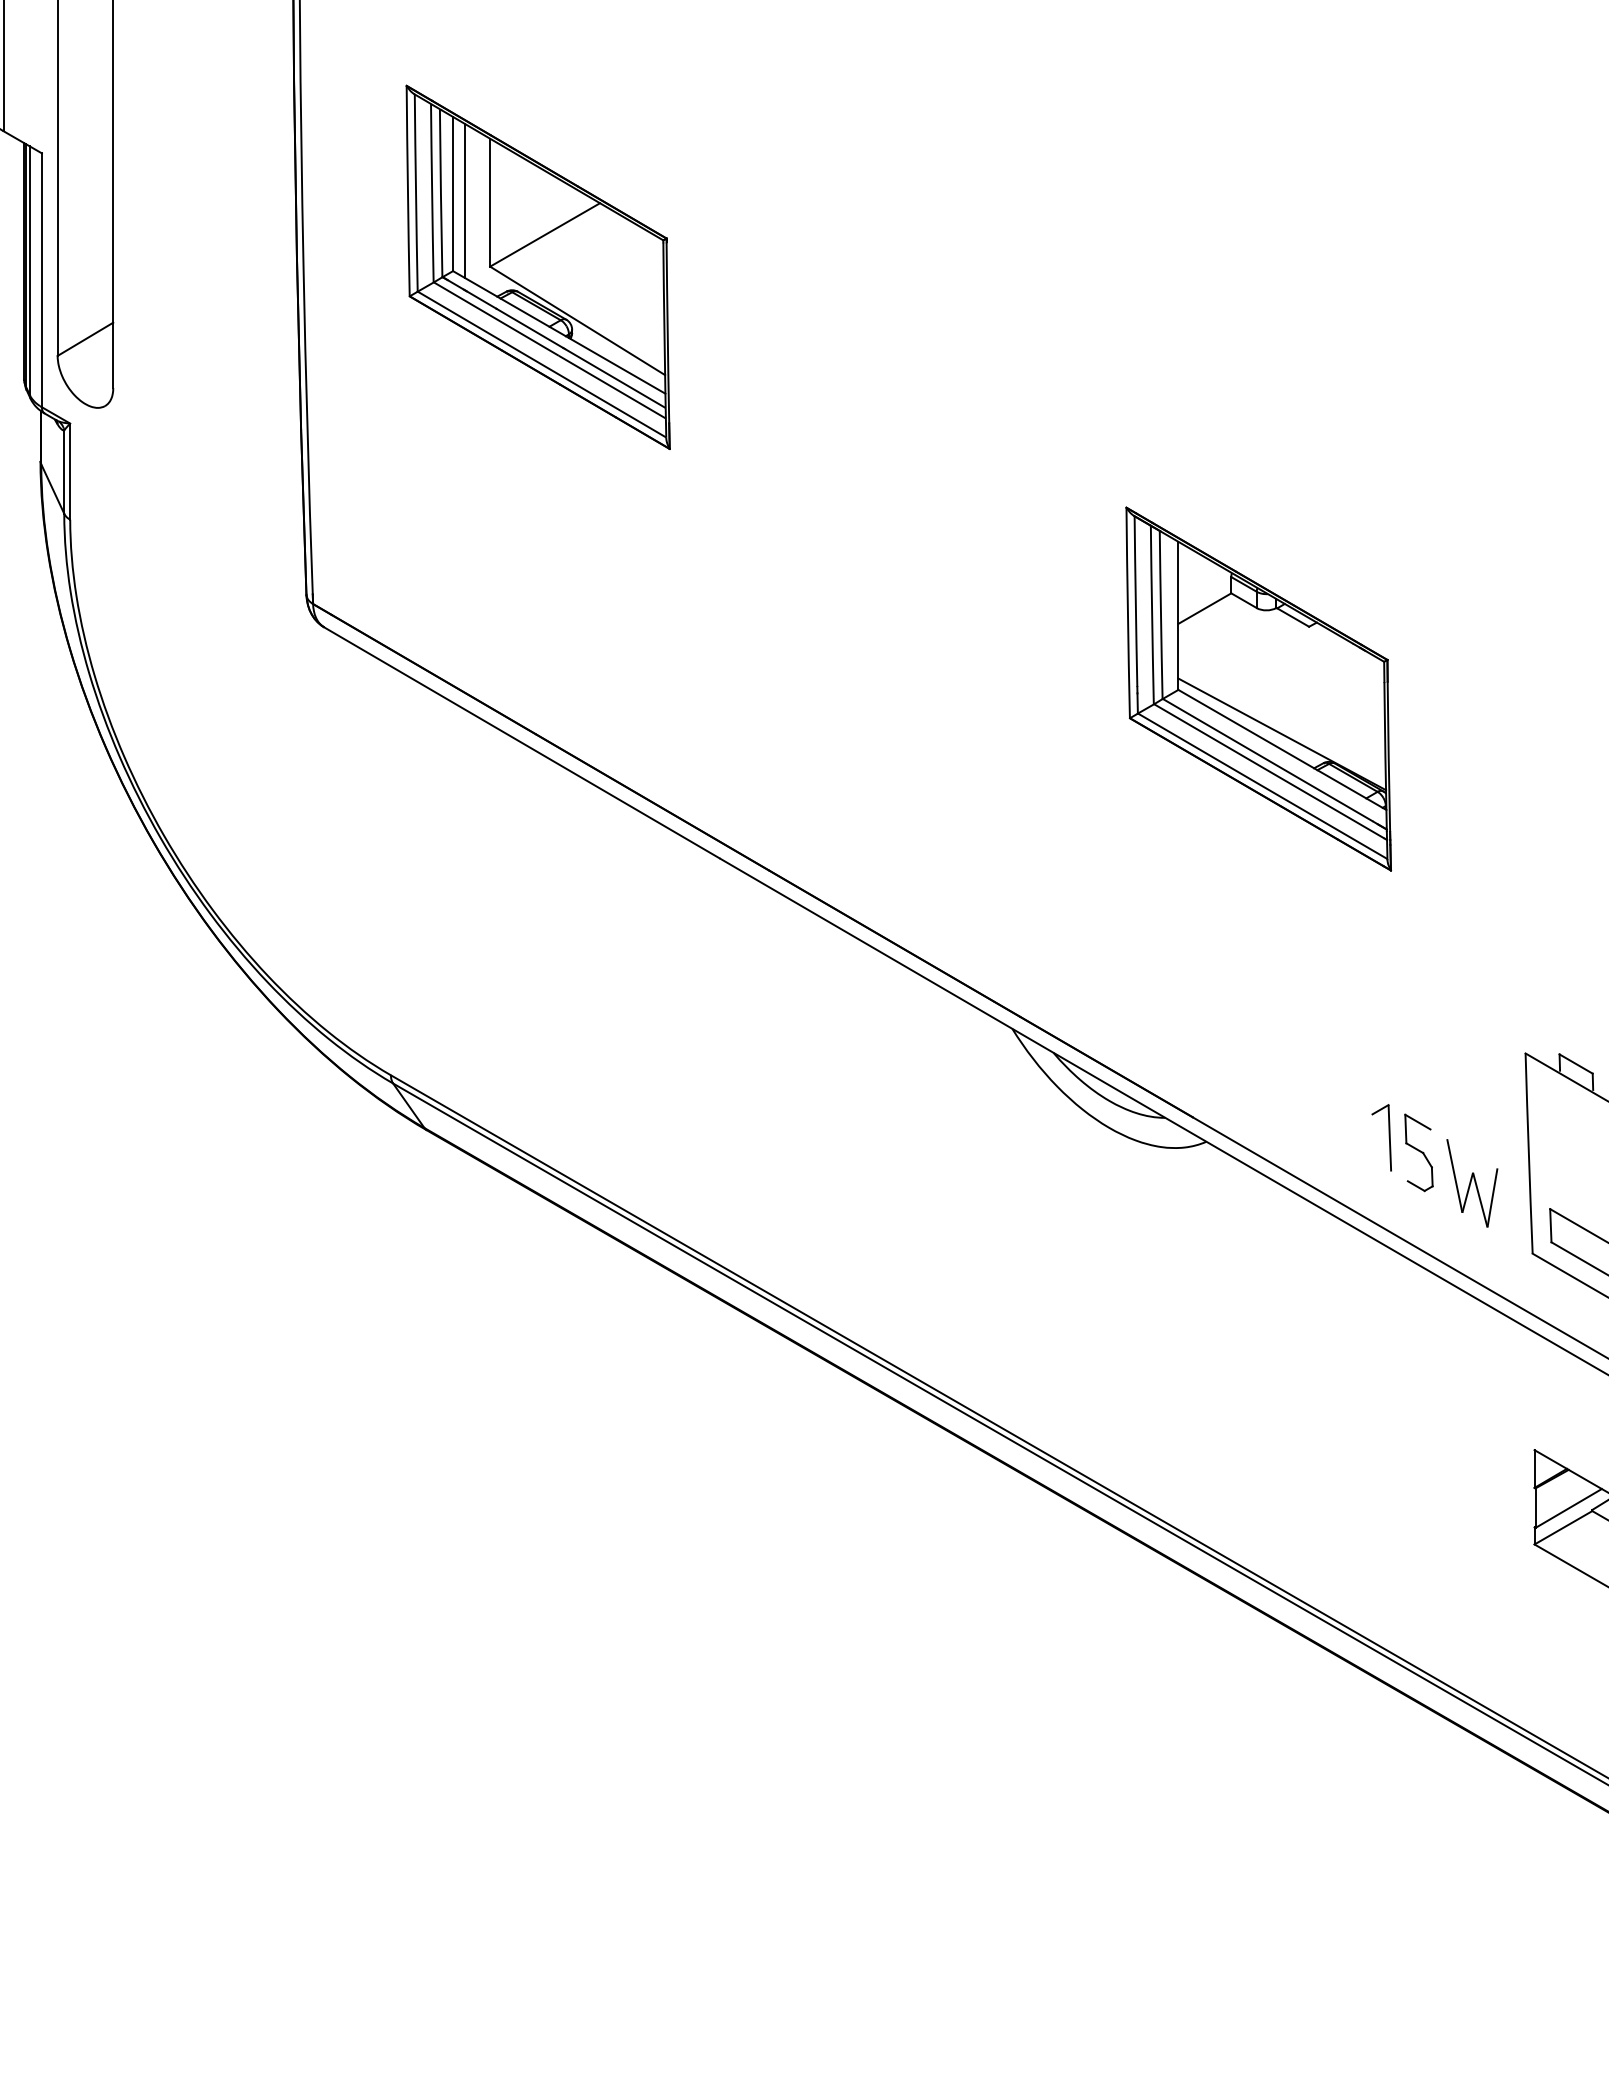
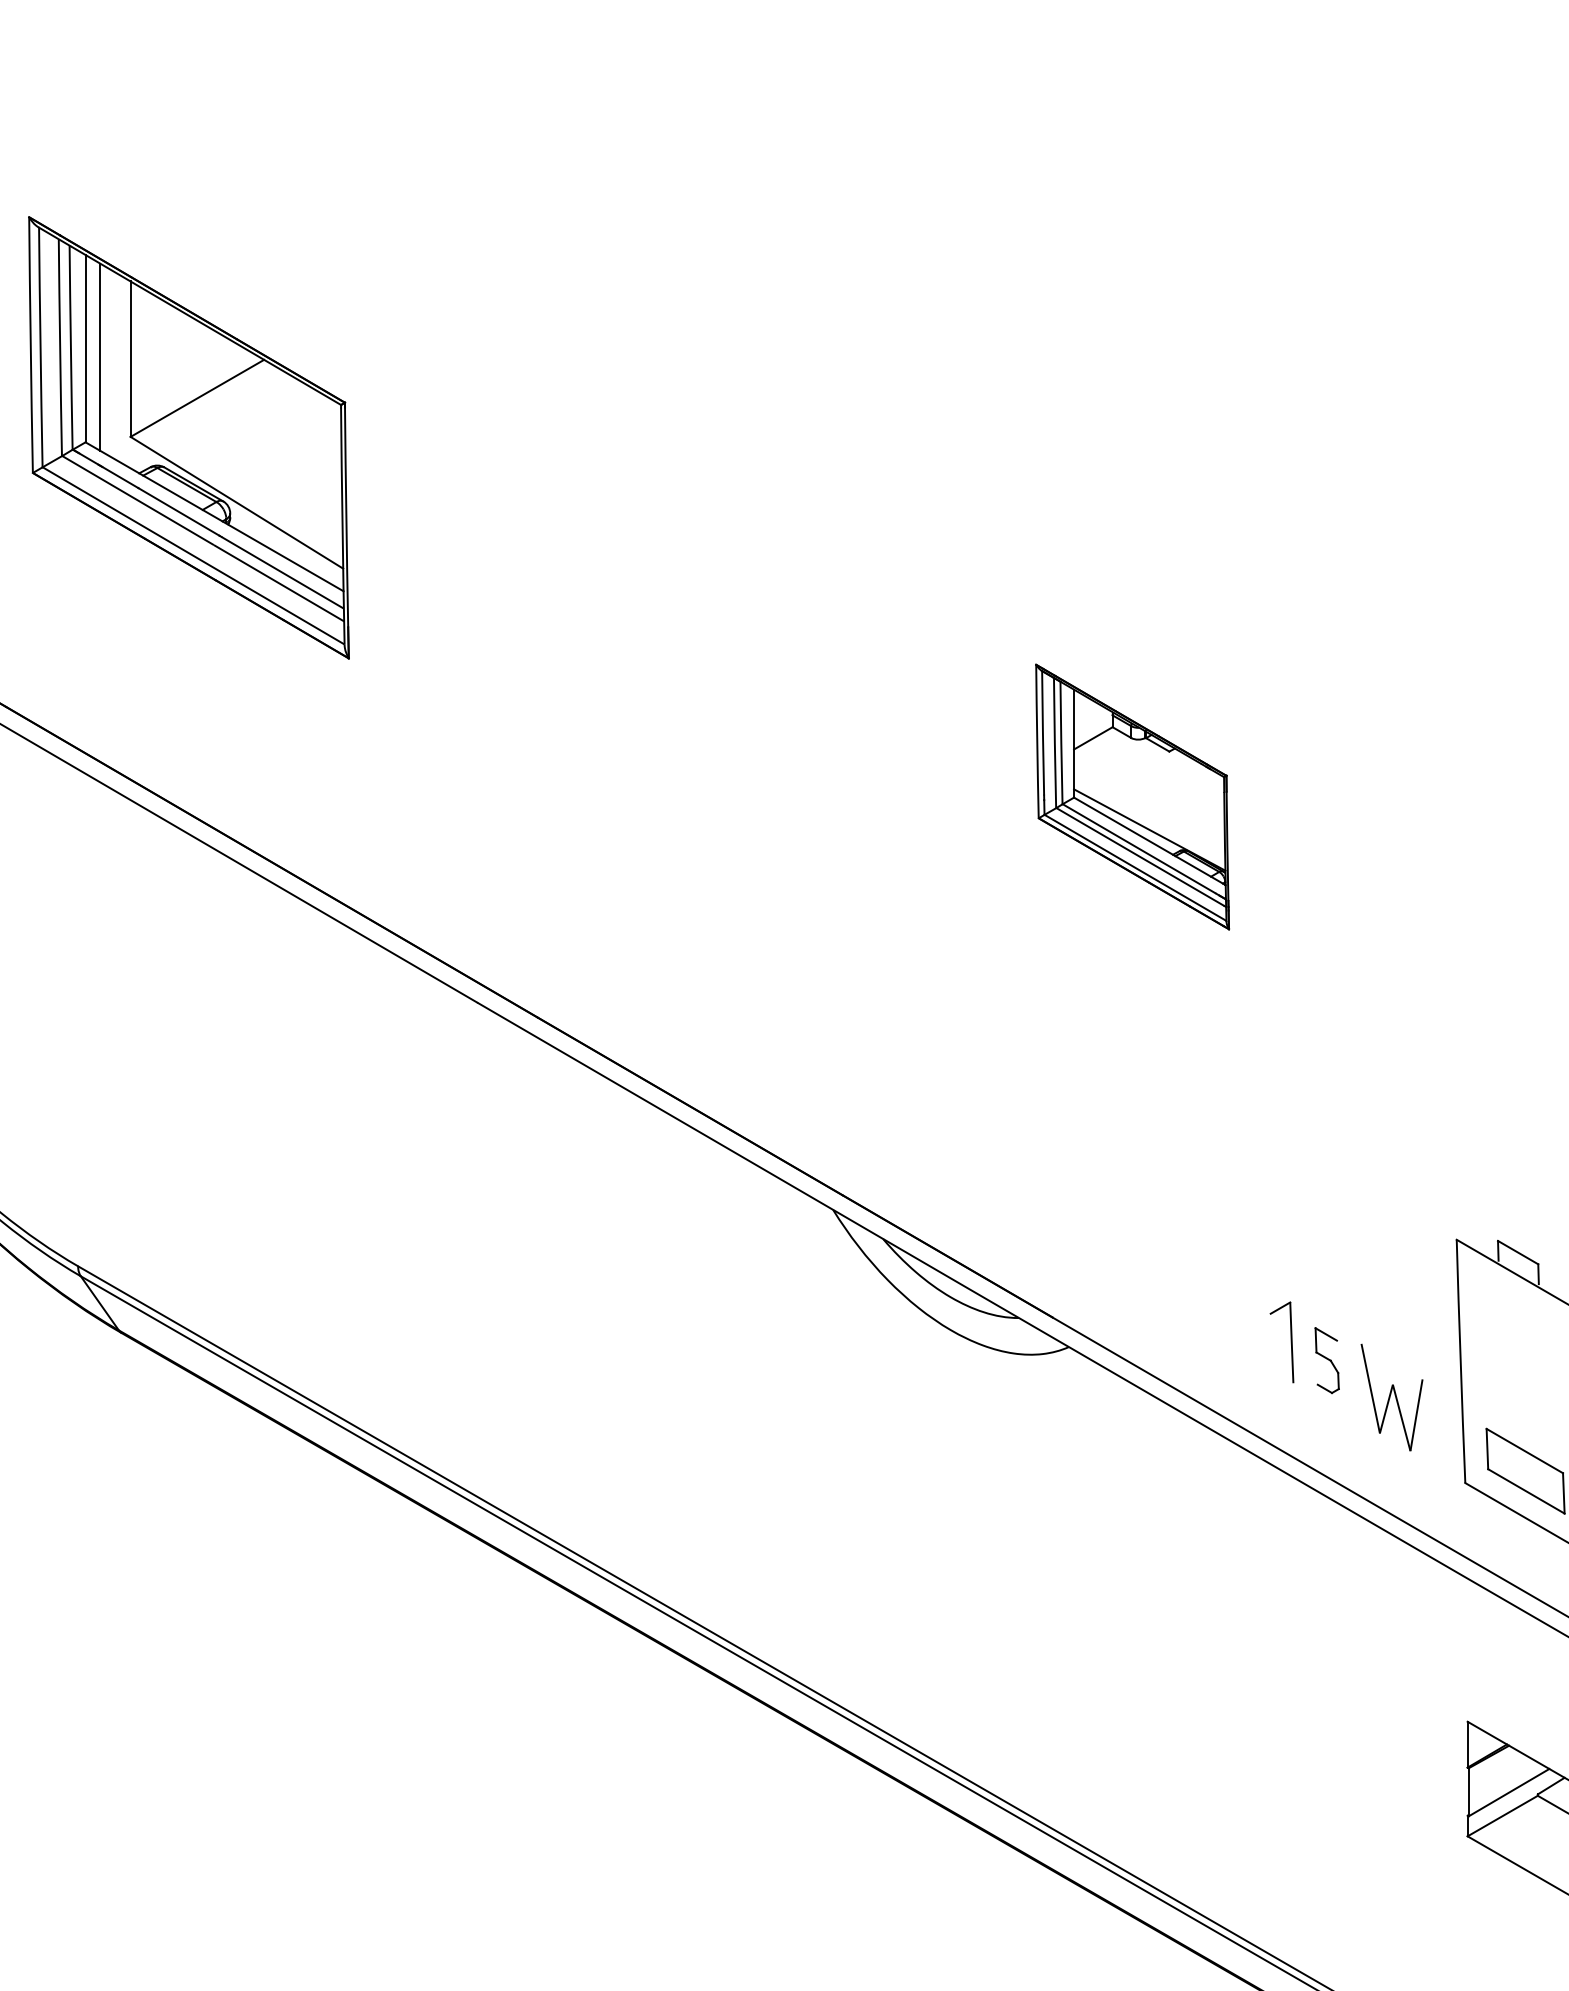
part: (537, 266) -> (188, 436), moved
part: (1258, 688) -> (1132, 796), size x0.6
part: (1418, 1152) -> (1326, 1360), size x0.7

